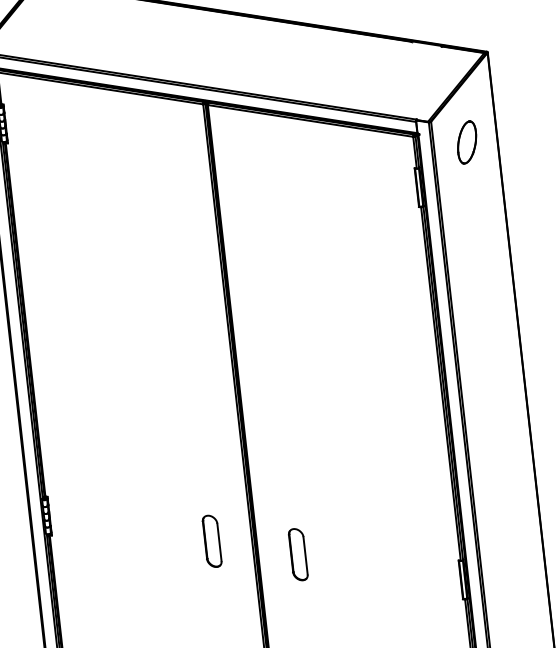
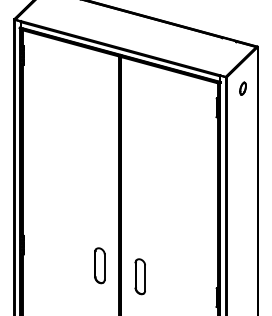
part: (465, 141) -> (242, 88), size x0.6
part: (211, 540) -> (99, 265), size x1.4
part: (298, 554) -> (140, 276), size x1.4

